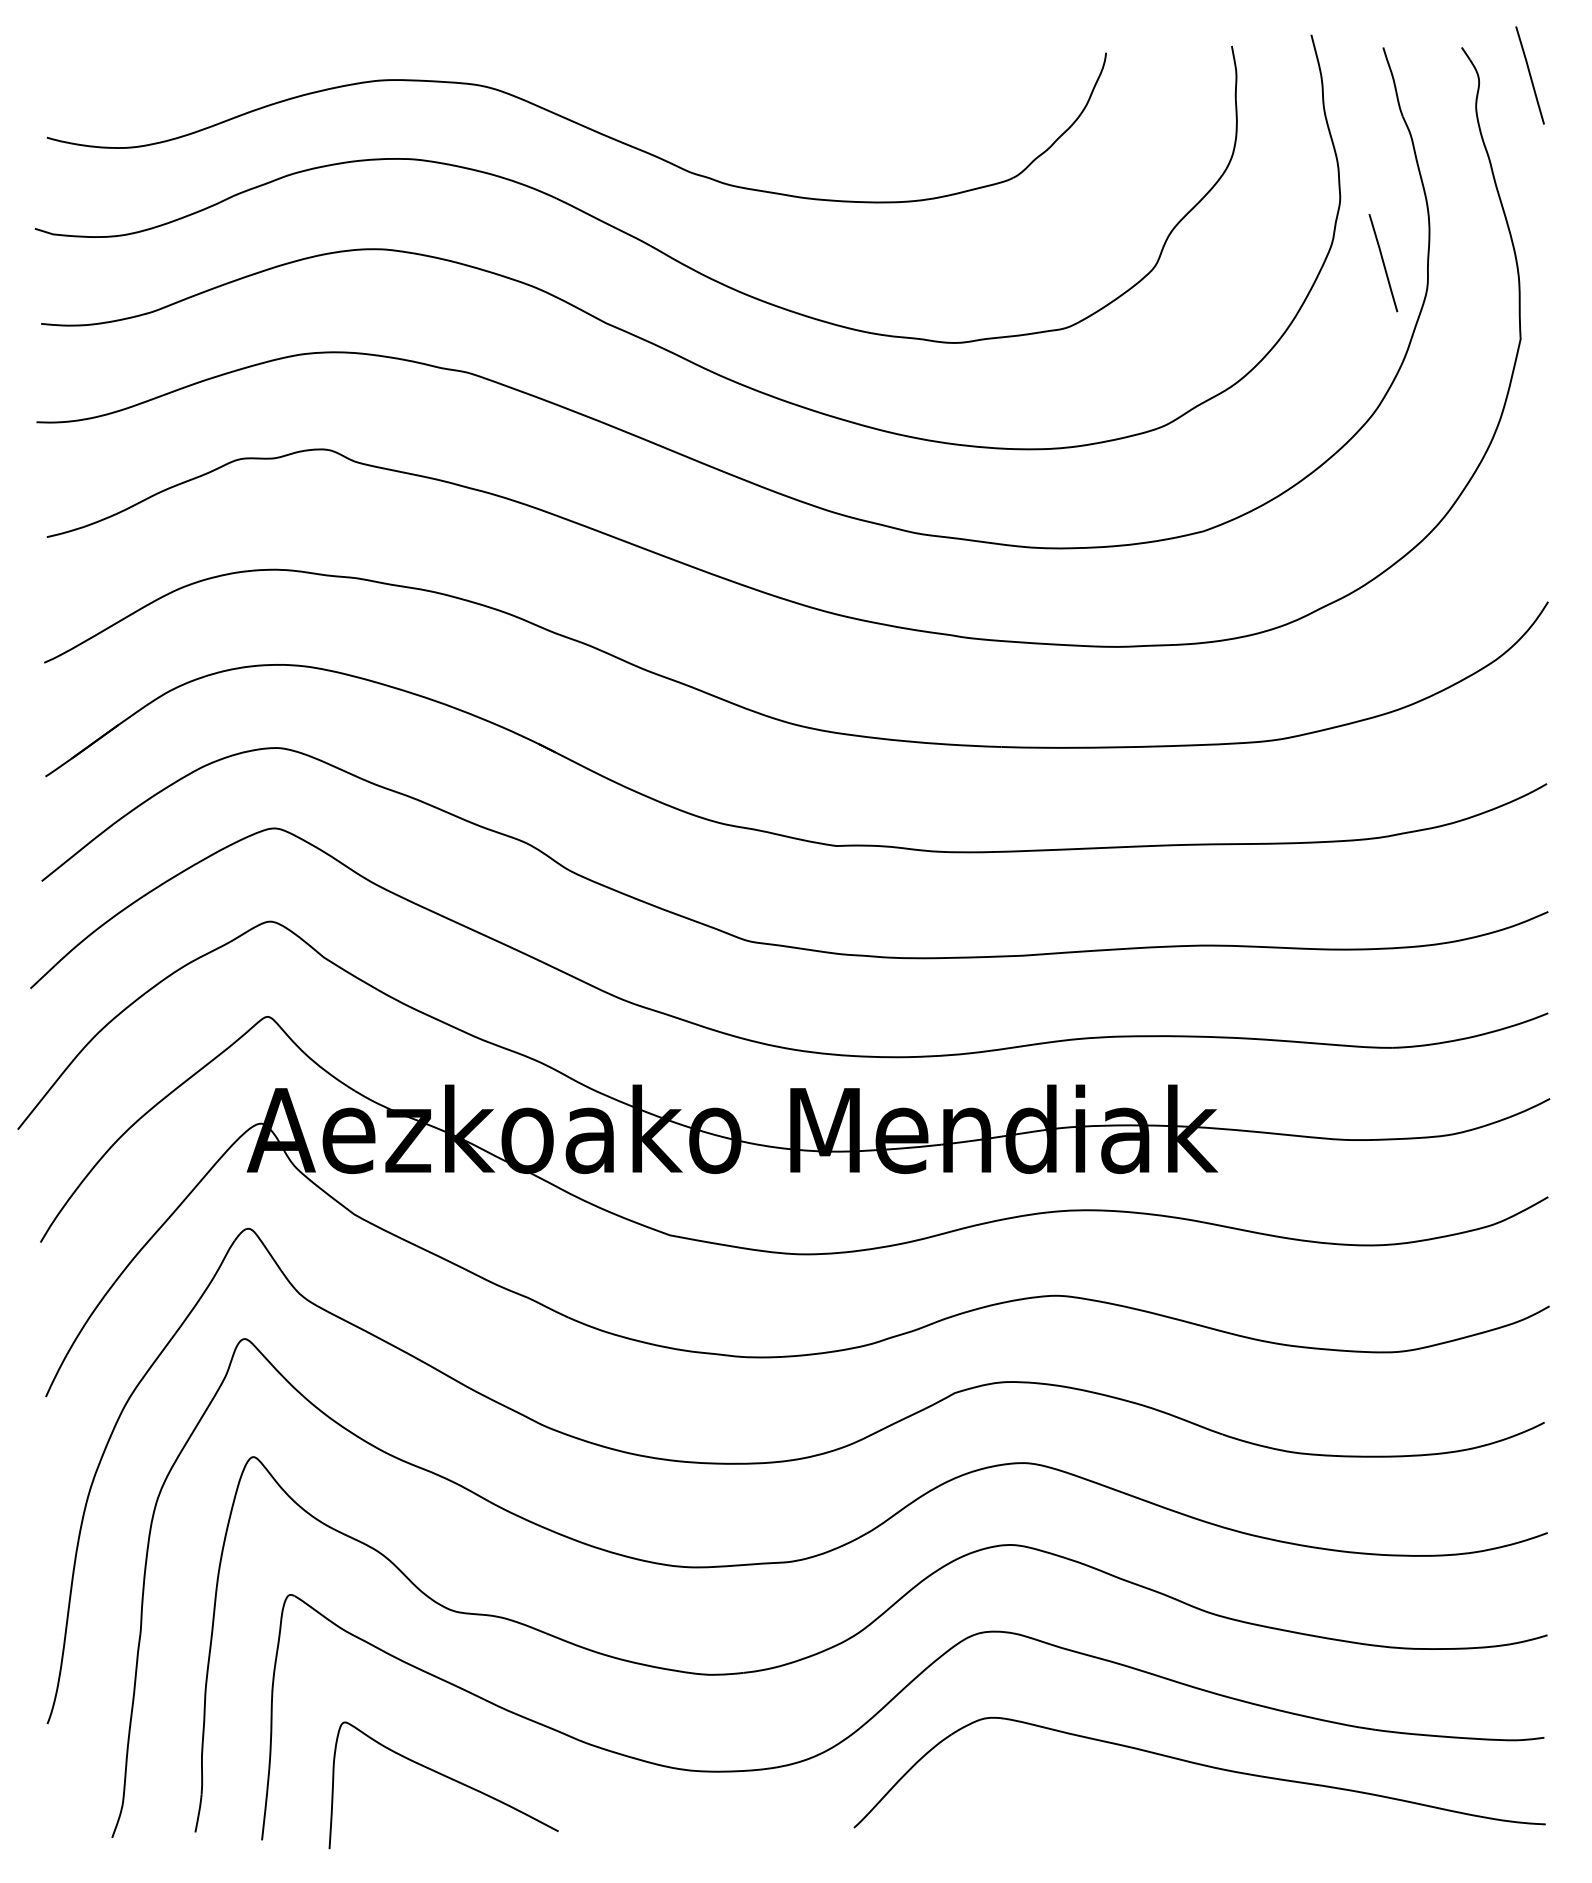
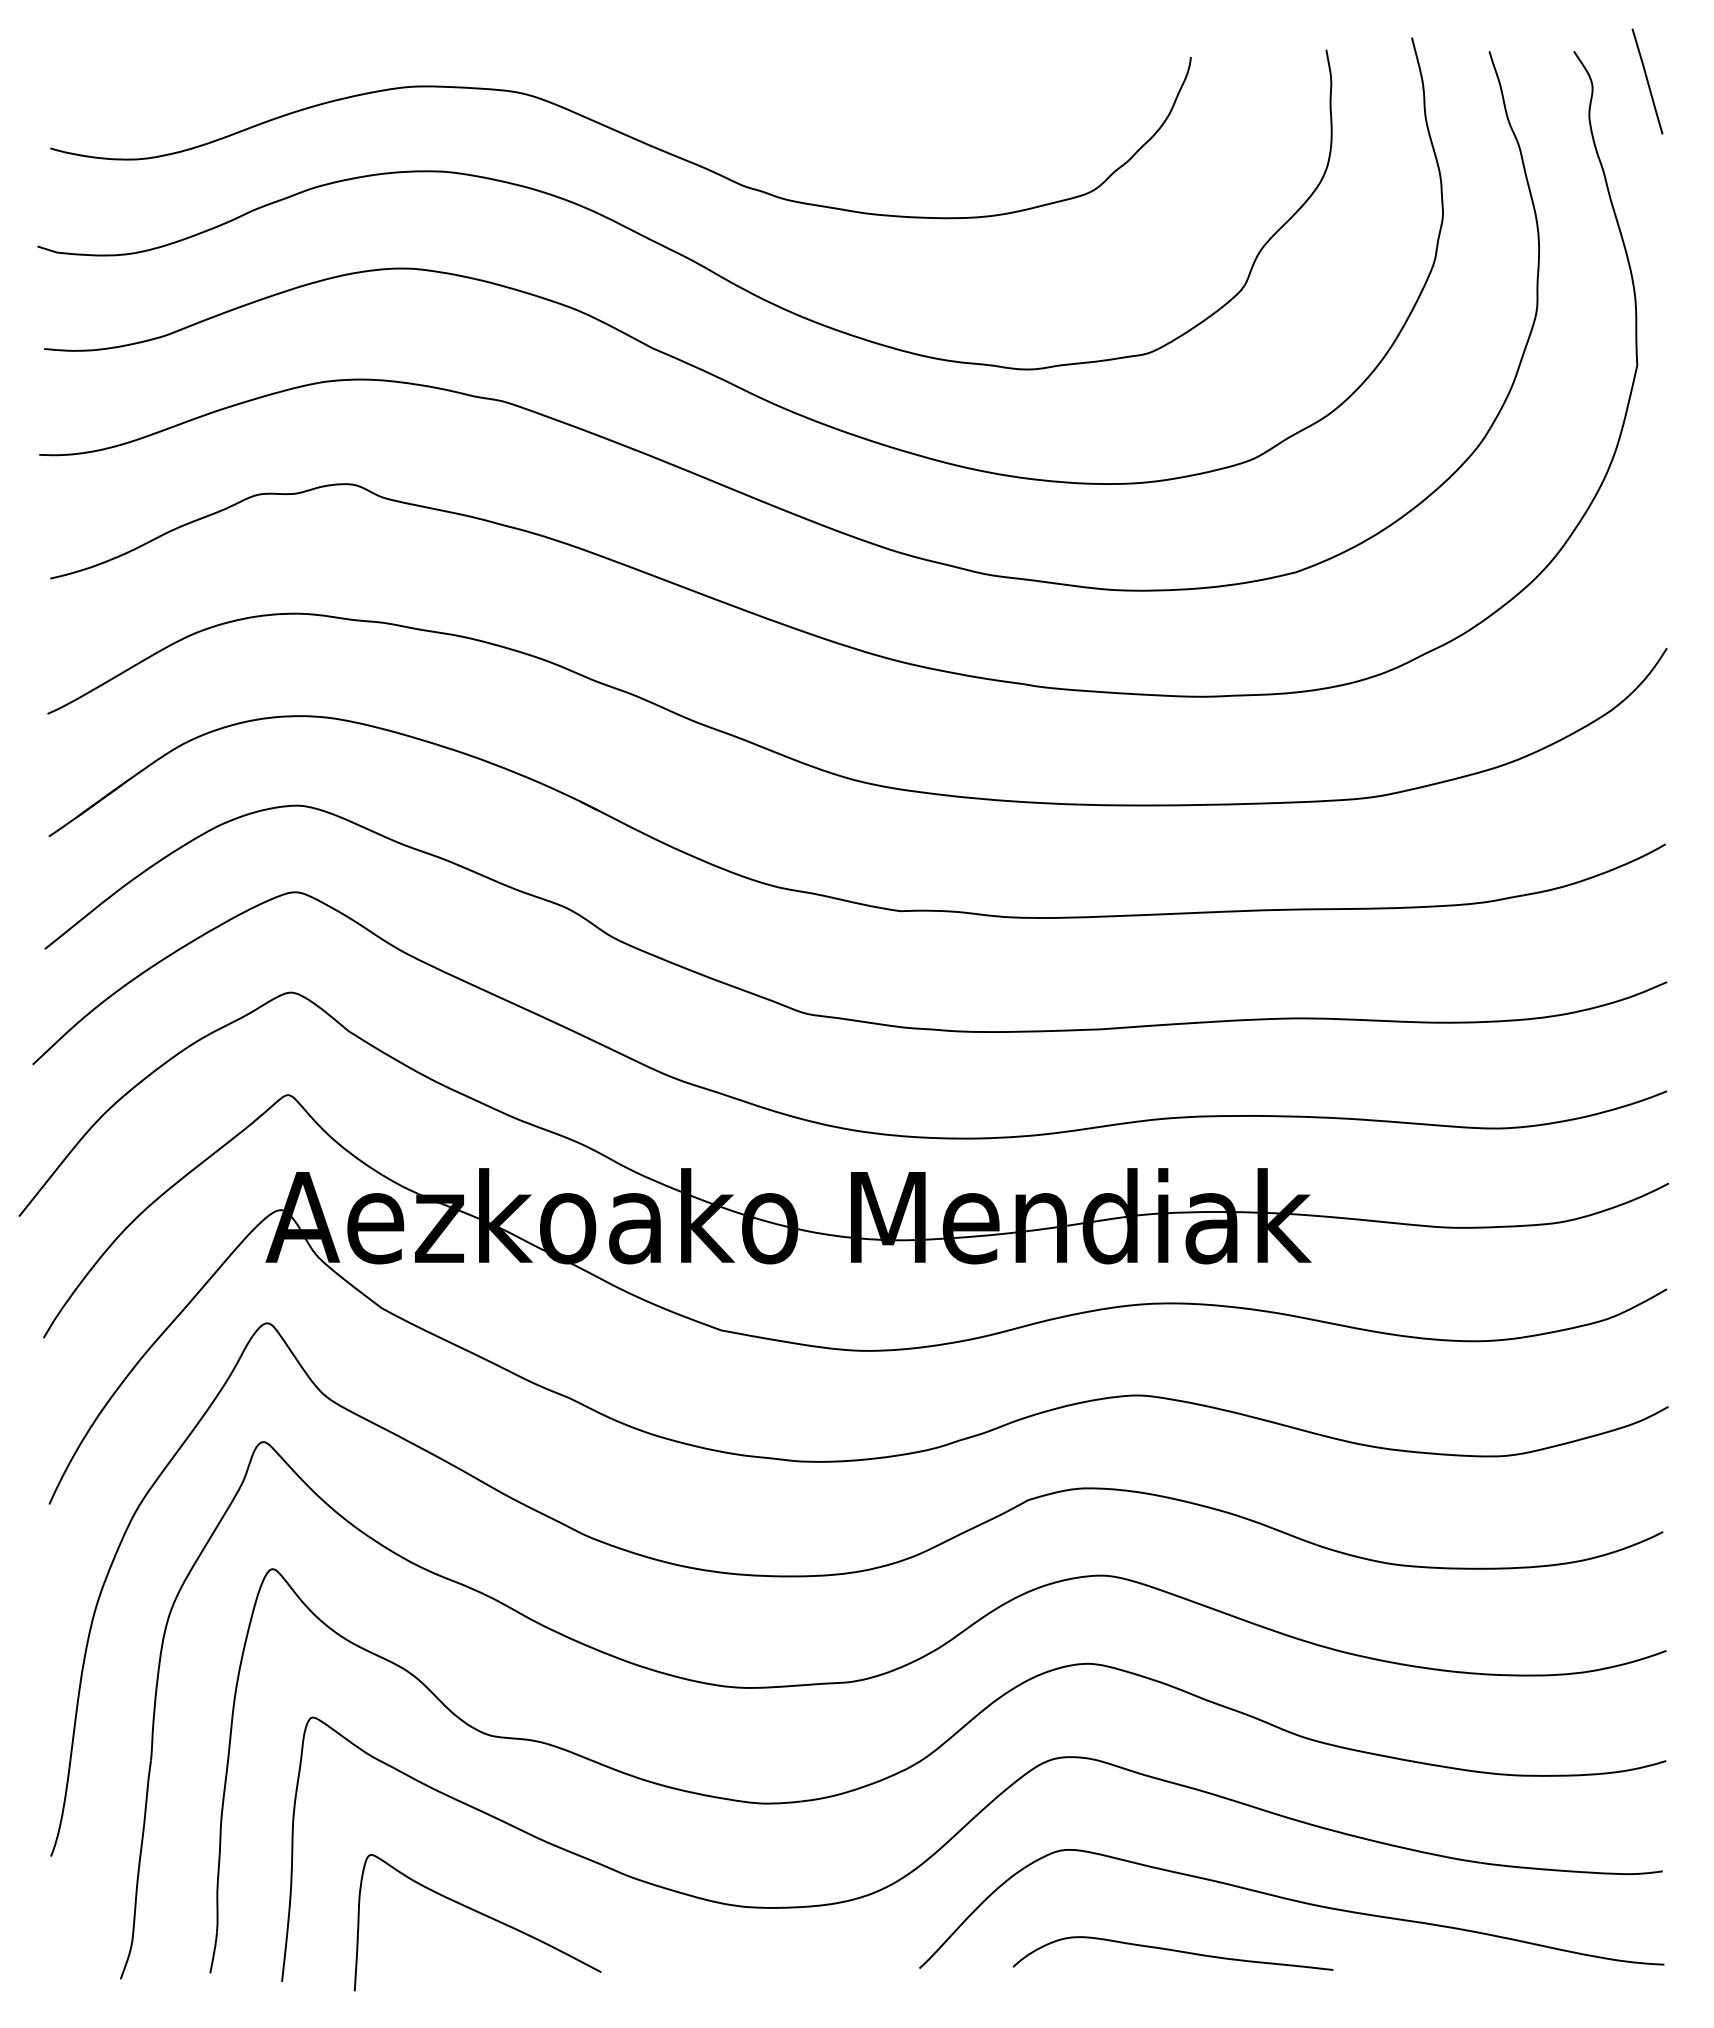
line: (1383, 263) -> (1489, 283), removed
curve: (1089, 1812) -> (1172, 1951), added

